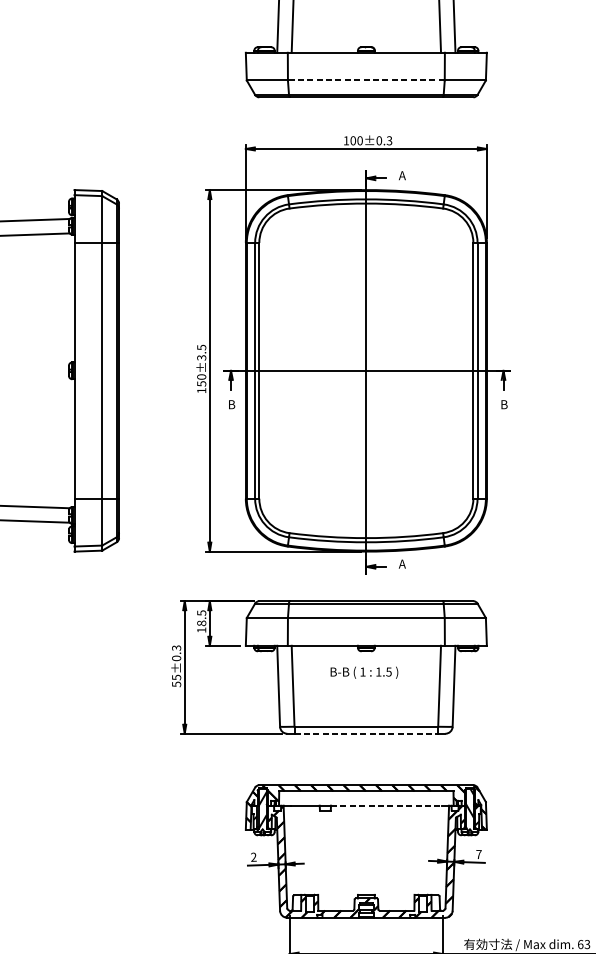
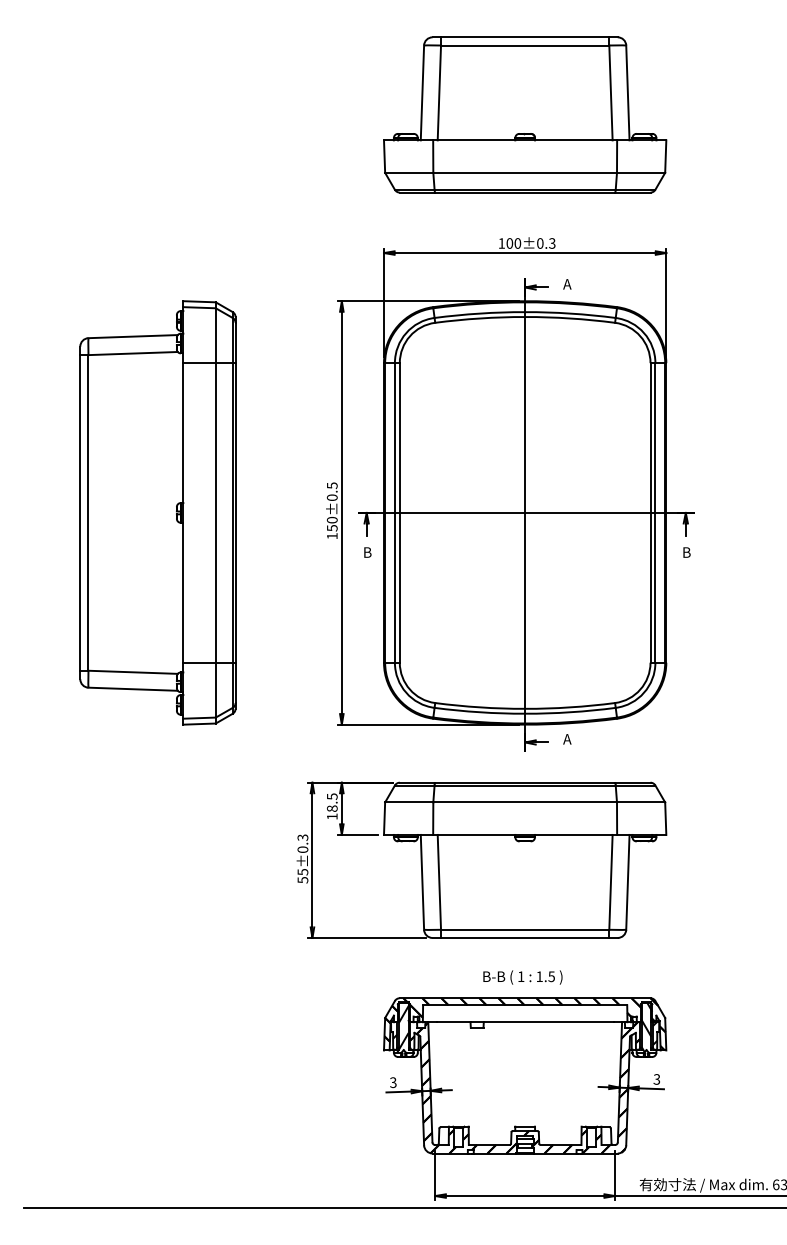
line: (366, 80) -> (525, 172), dashed -> solid
text: (201, 357) -> (332, 497), 150±3.5 -> 150±0.5
text: (364, 672) -> (522, 977), moved
line: (366, 733) -> (525, 937), dashed -> solid
line: (386, 805) -> (548, 1022), dashed -> solid
text: (478, 854) -> (656, 1079), 7 -> 3
text: (253, 857) -> (393, 1083), 2 -> 3

